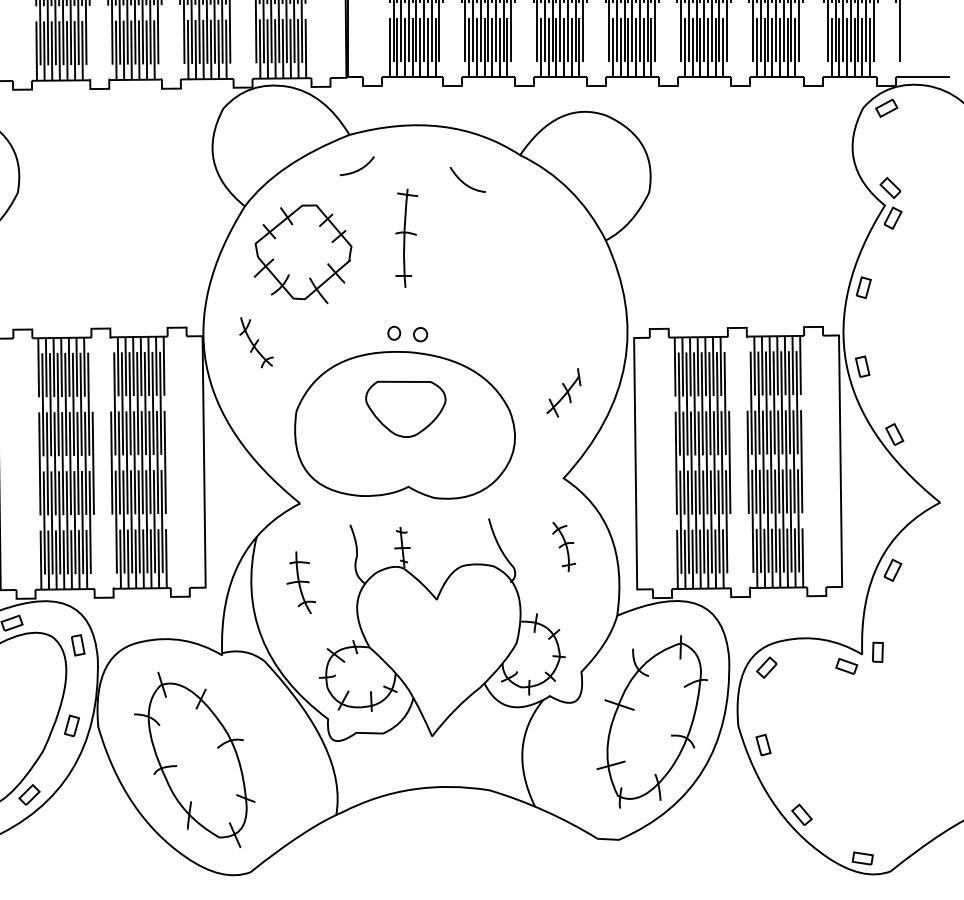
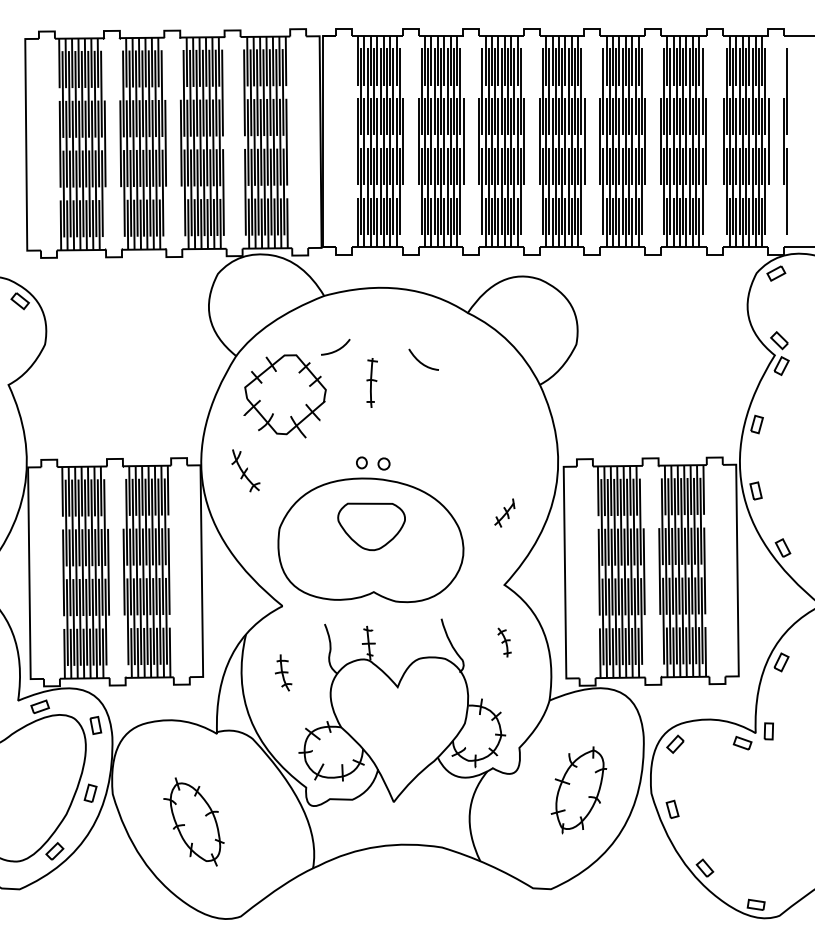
curve: (358, 168) -> (336, 349), moved
curve: (466, 183) -> (422, 362), moved
part: (405, 237) -> (371, 382), size x0.6
part: (563, 392) -> (504, 512), size x0.7
part: (563, 546) -> (504, 642), size x0.7
part: (301, 582) -> (283, 672), size x0.7
part: (651, 722) -> (578, 790), size x0.6
part: (194, 759) -> (193, 821), size x0.6

